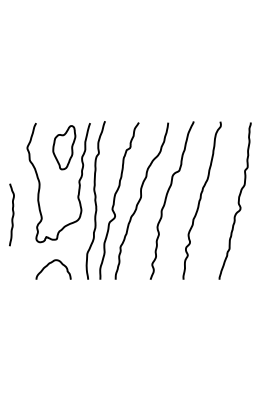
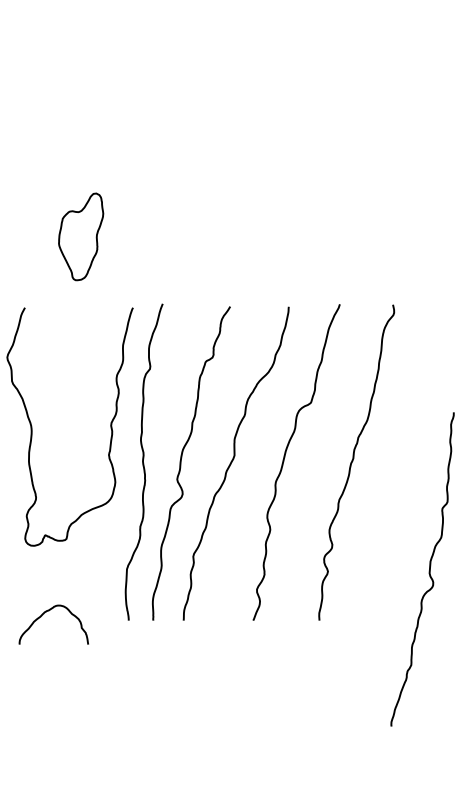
part: (64, 147) -> (81, 236), moved
curve: (237, 201) -> (427, 570), moved
curve: (51, 263) -> (49, 612), moved

